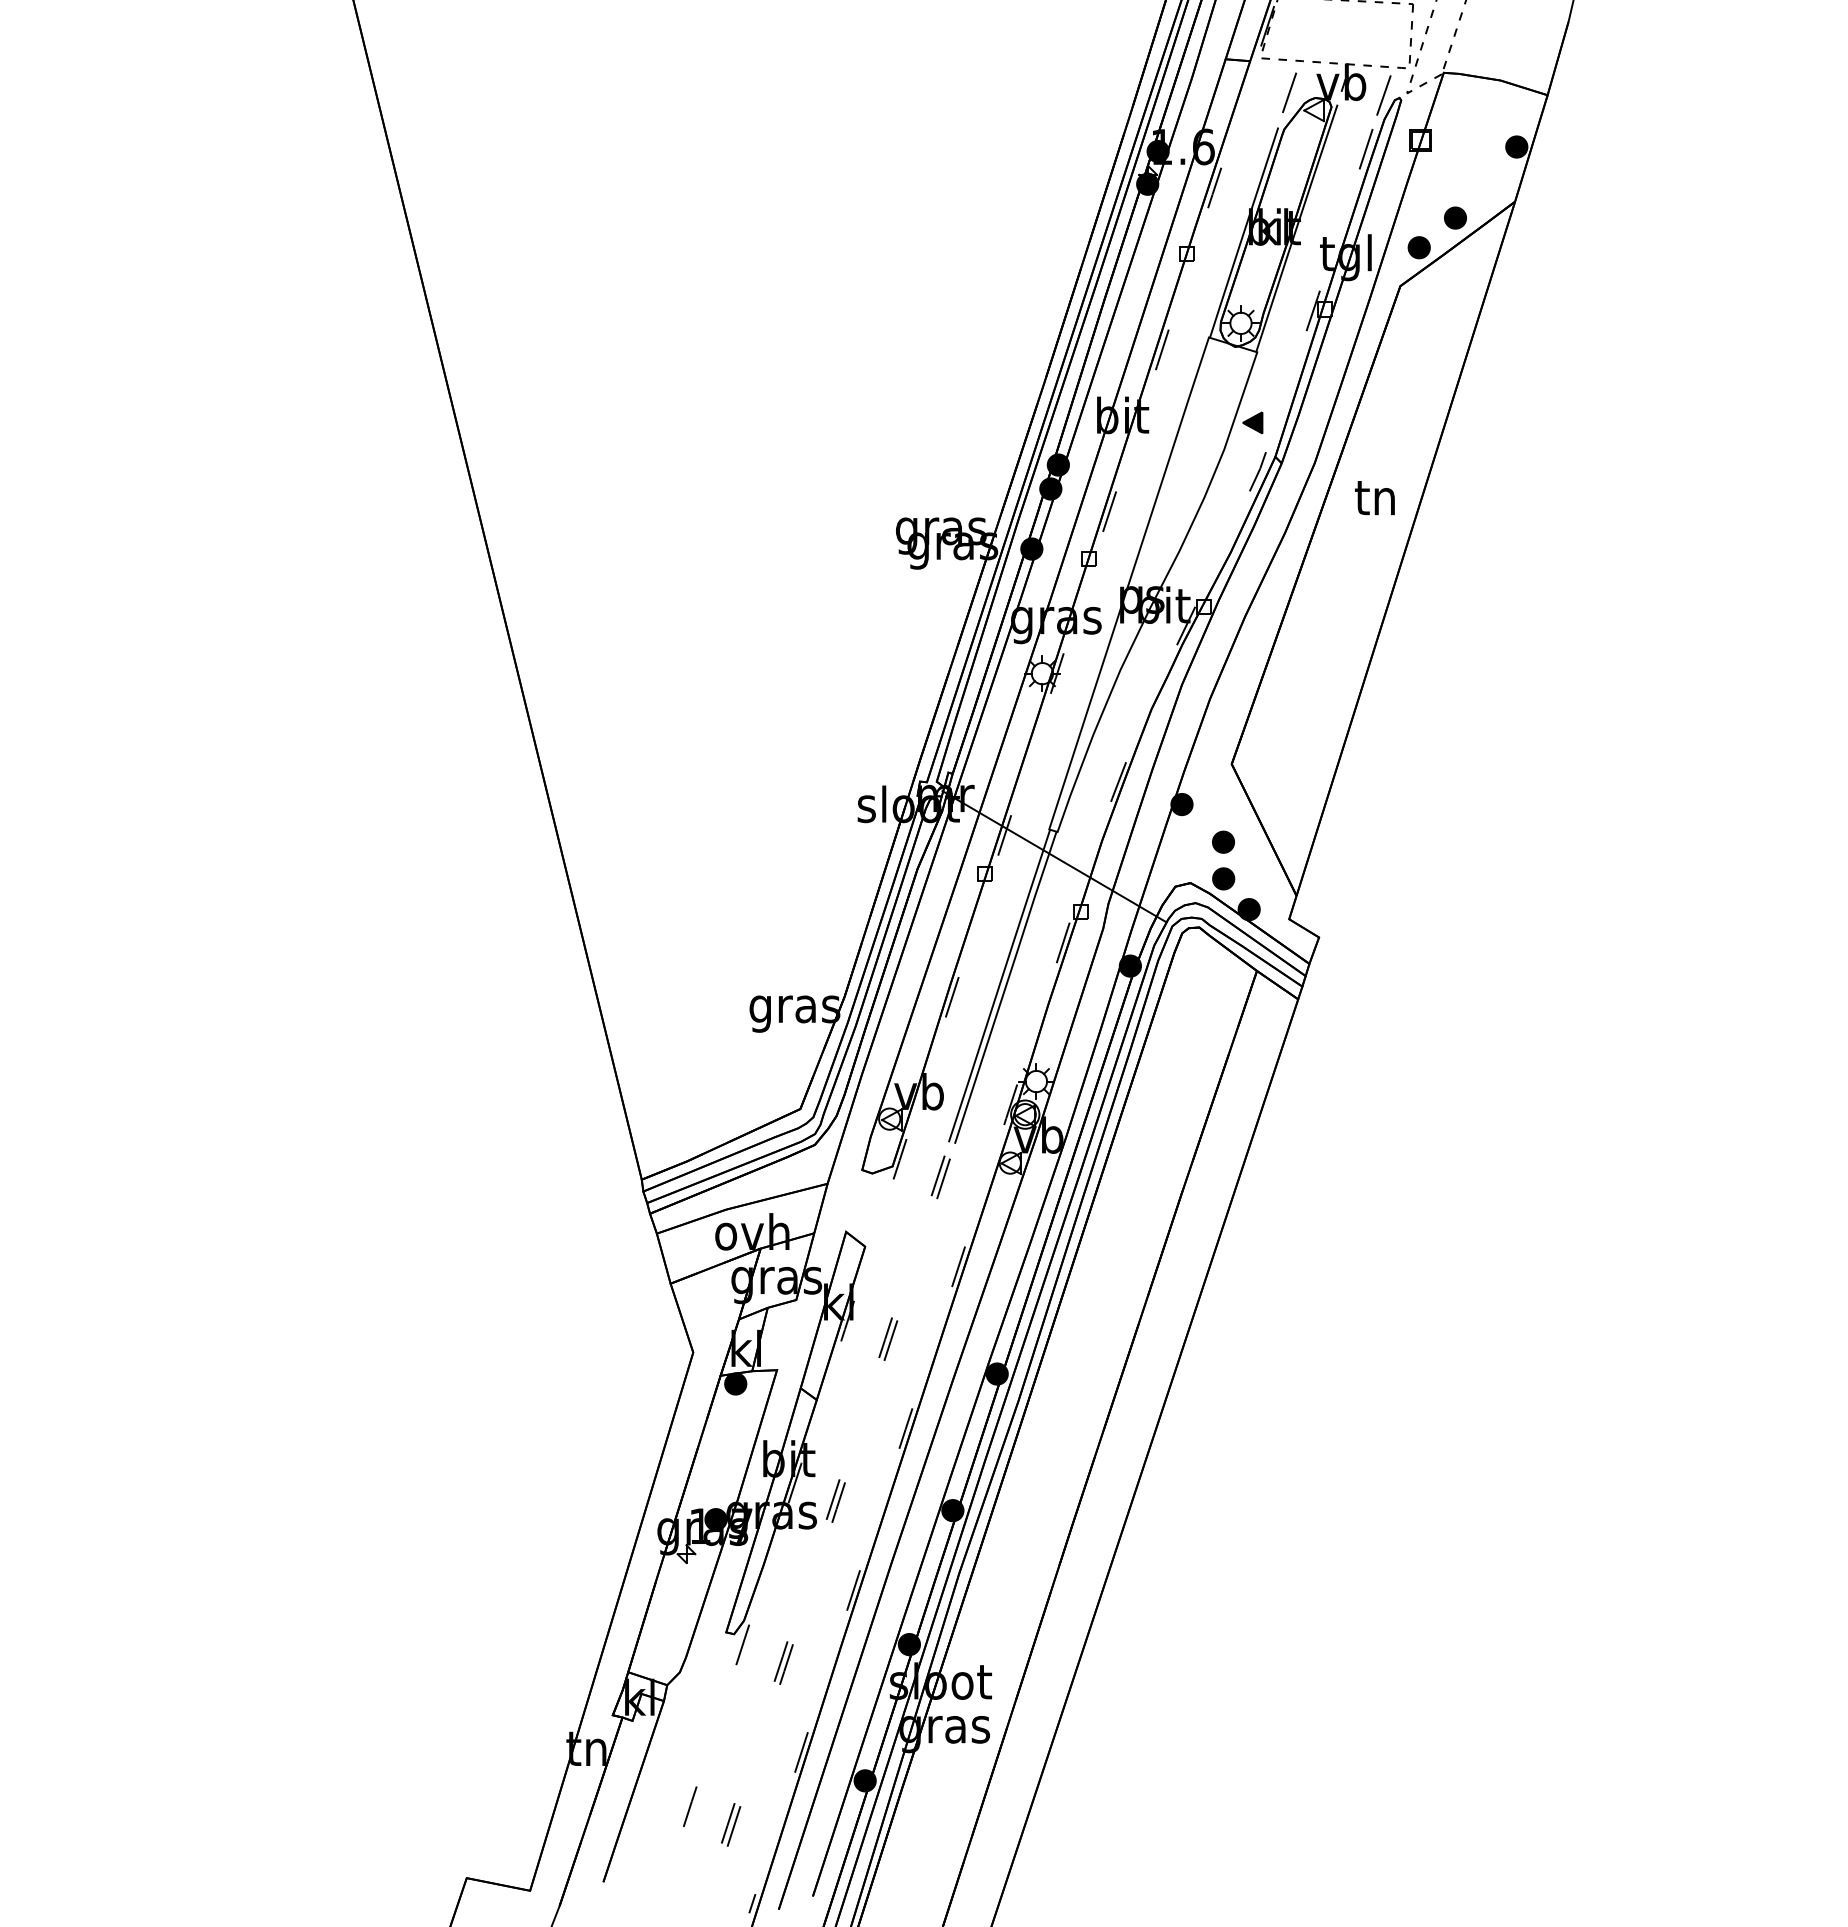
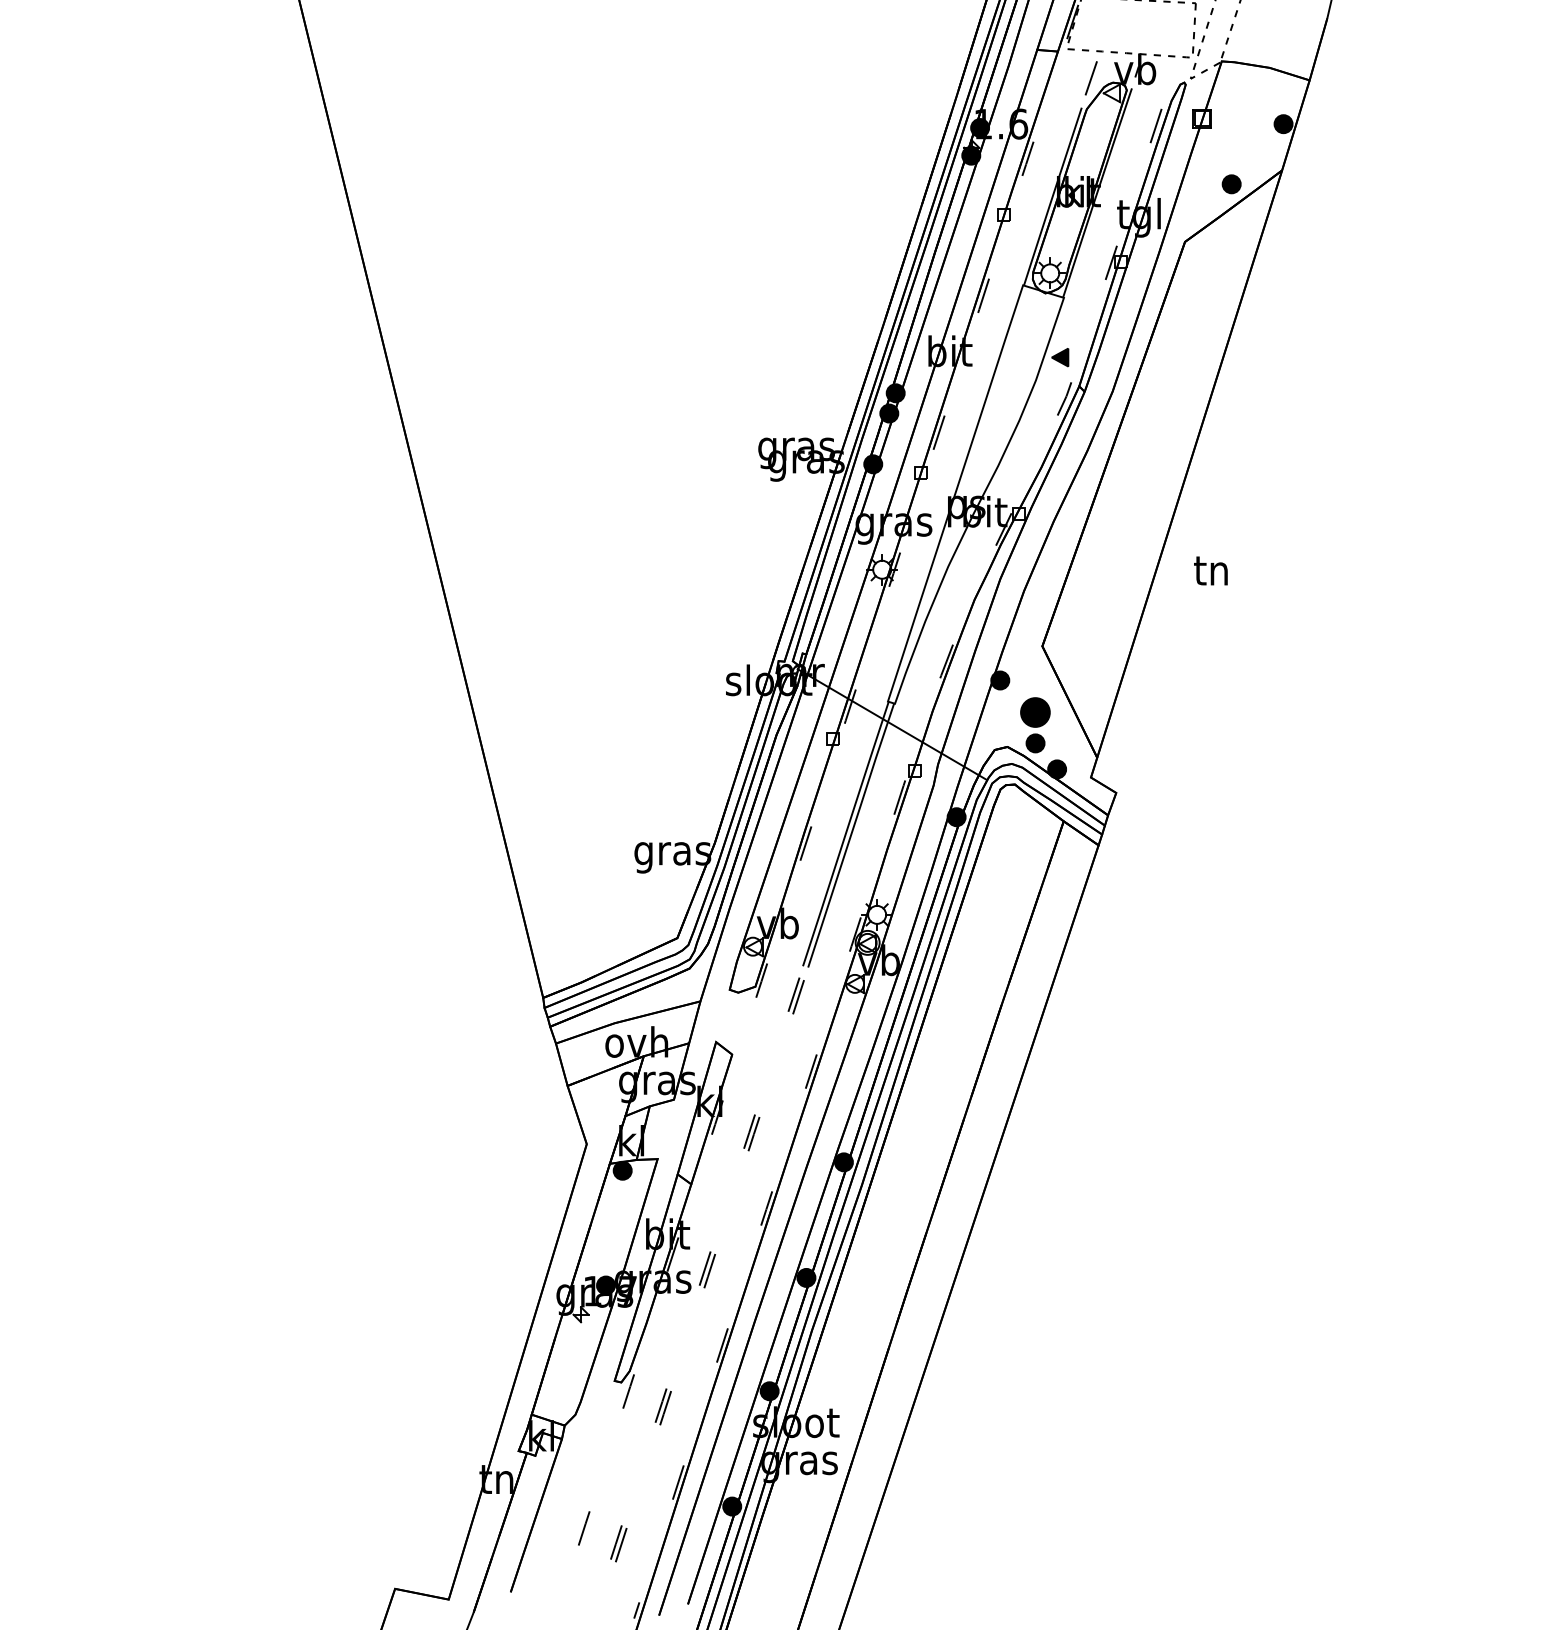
line: (1383, 95) -> (1170, 80), removed
part: (1418, 247) -> (1200, 209), removed
text: (1374, 498) -> (1210, 571), moved
part: (1223, 841) -> (1035, 711), size x1.6

